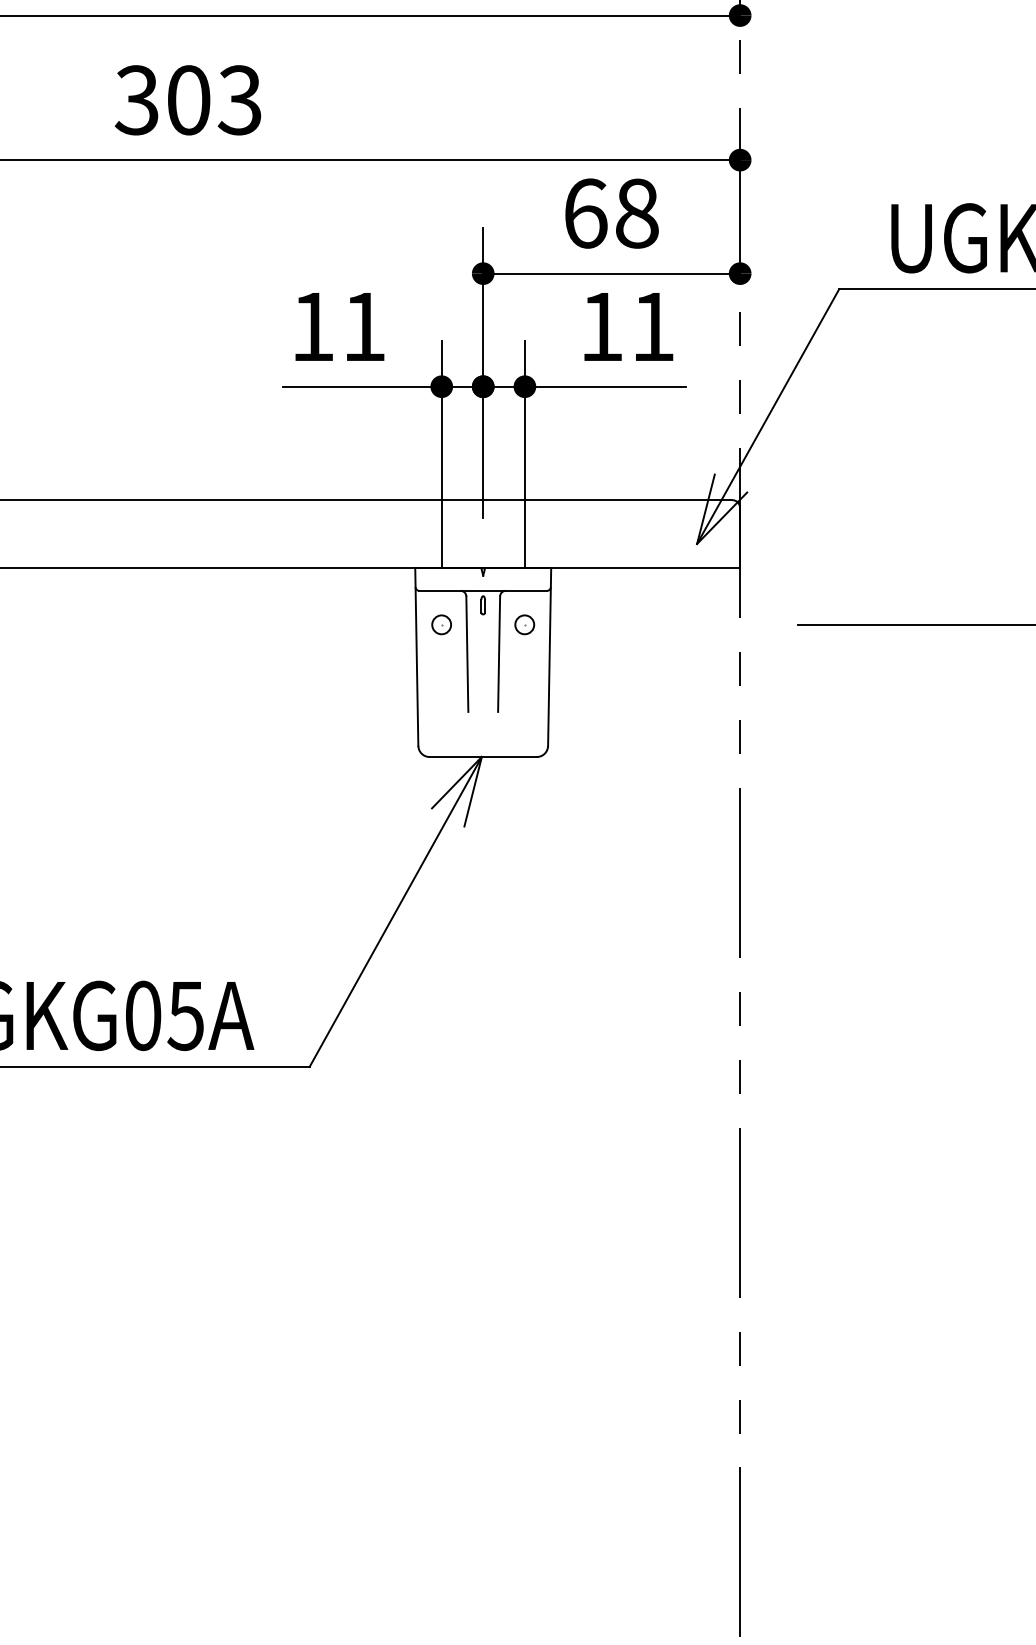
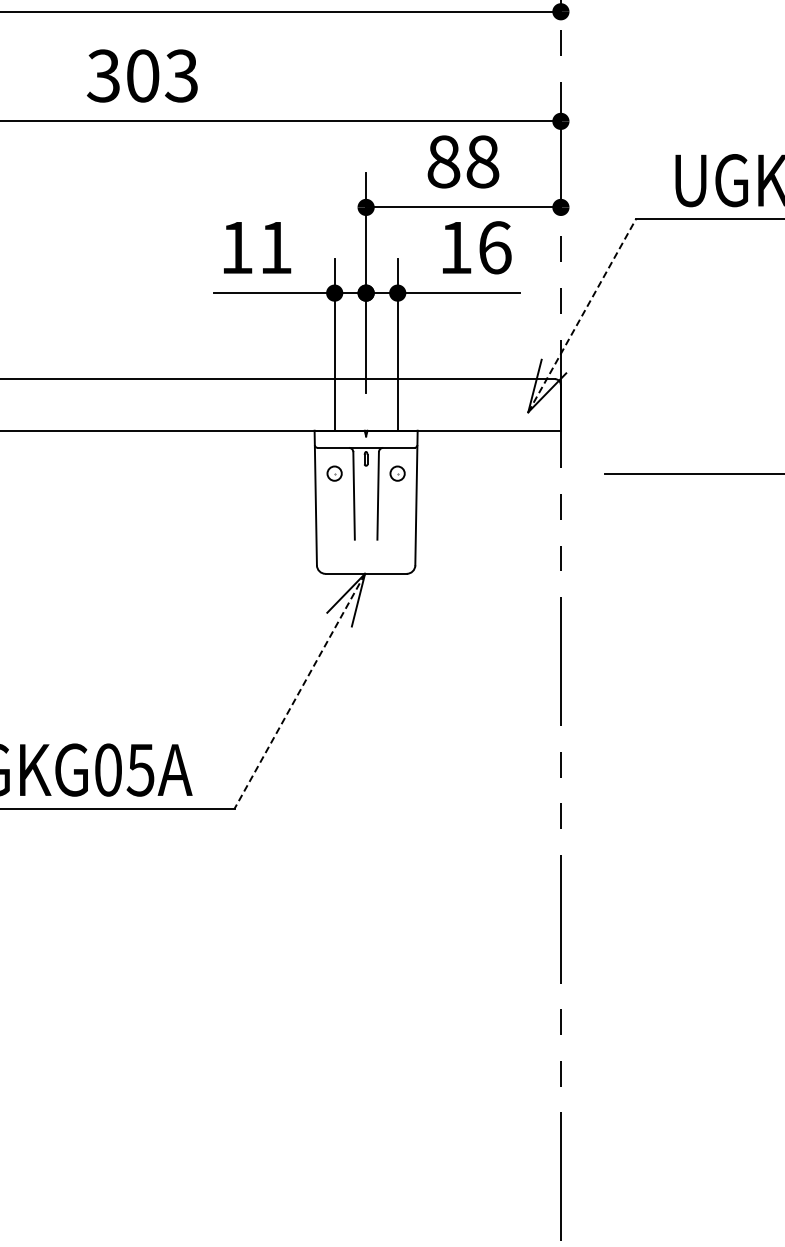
text: (585, 213) -> (443, 161), 68 -> 88
text: (653, 326) -> (495, 247), 11 -> 16
line: (768, 416) -> (582, 315), solid -> dashed
line: (395, 912) -> (299, 691), solid -> dashed

